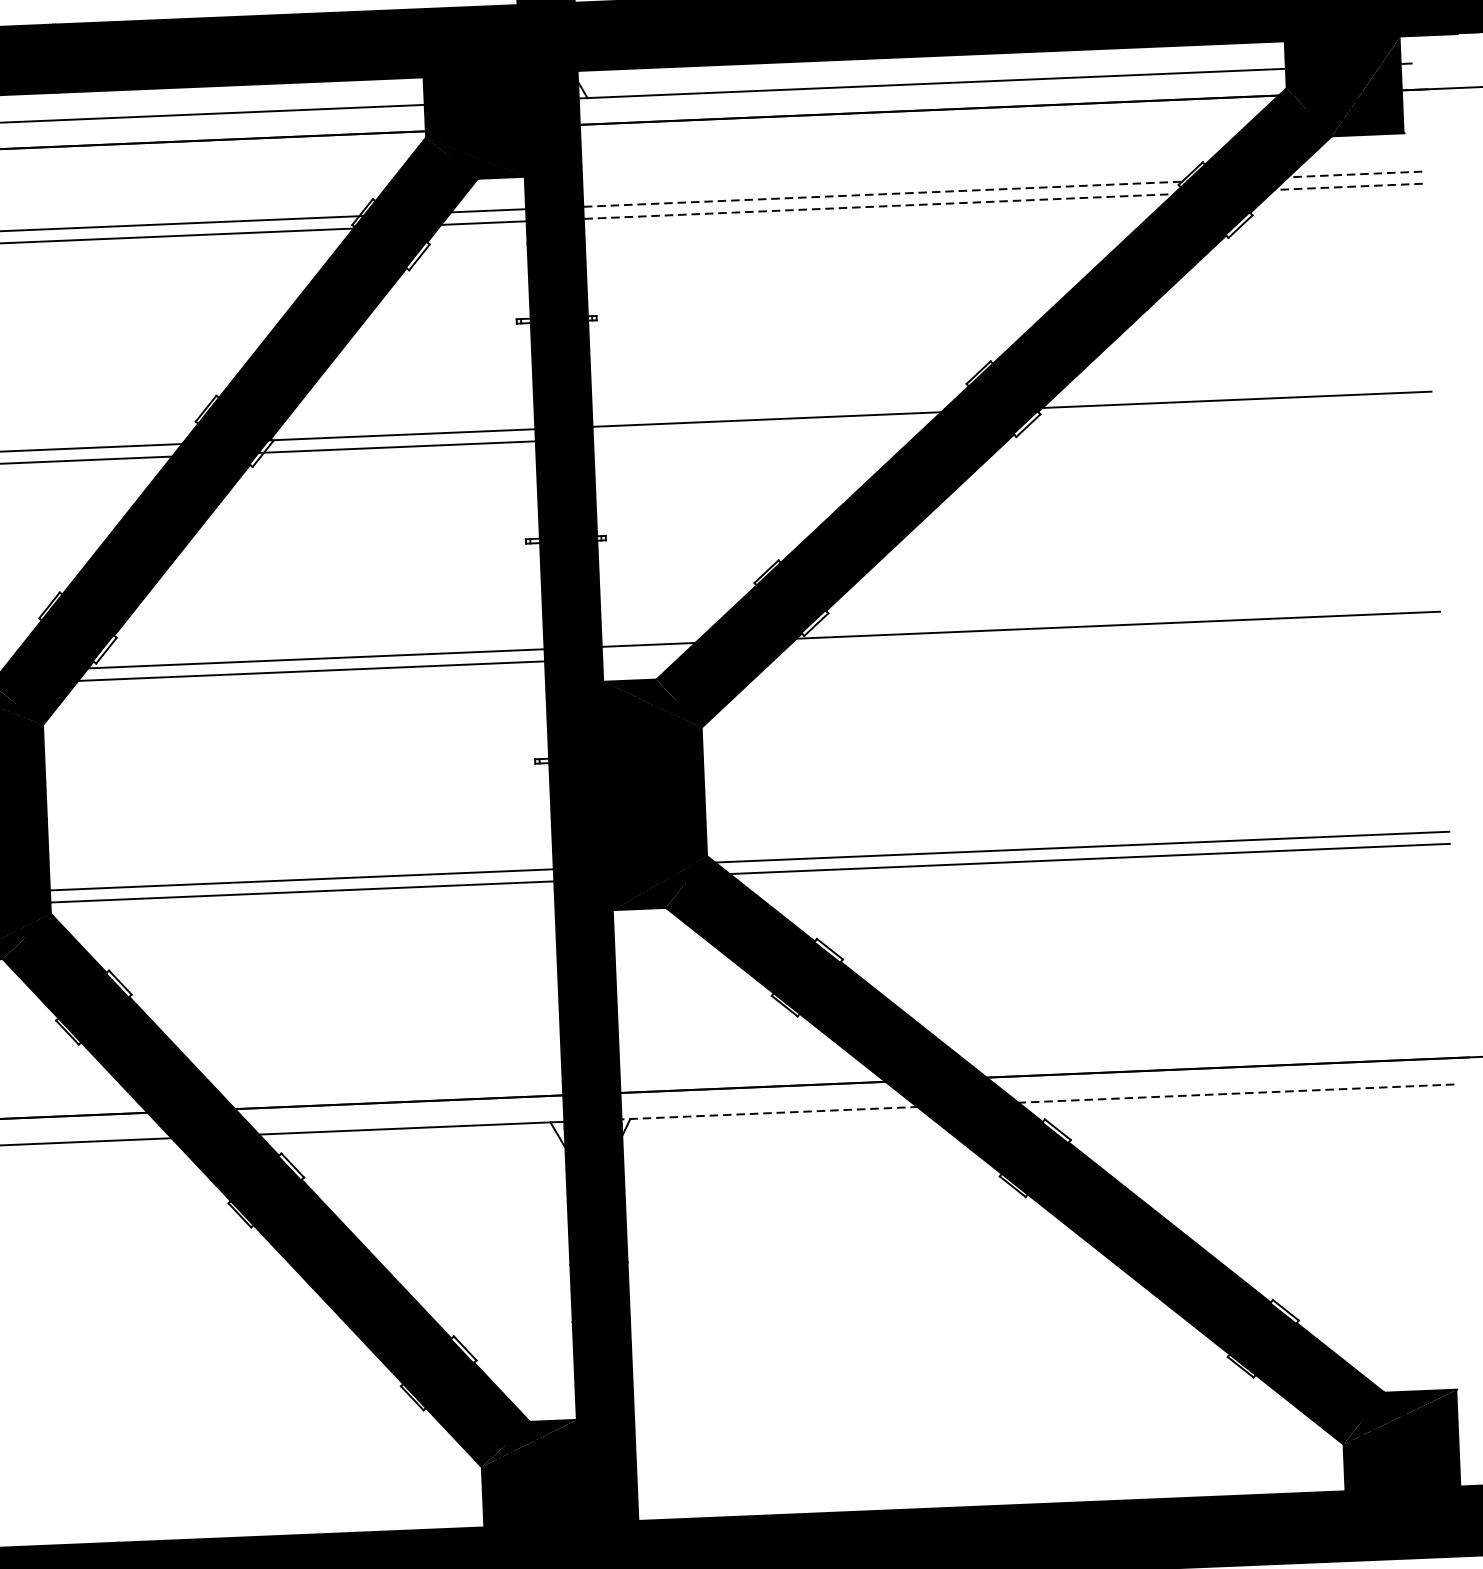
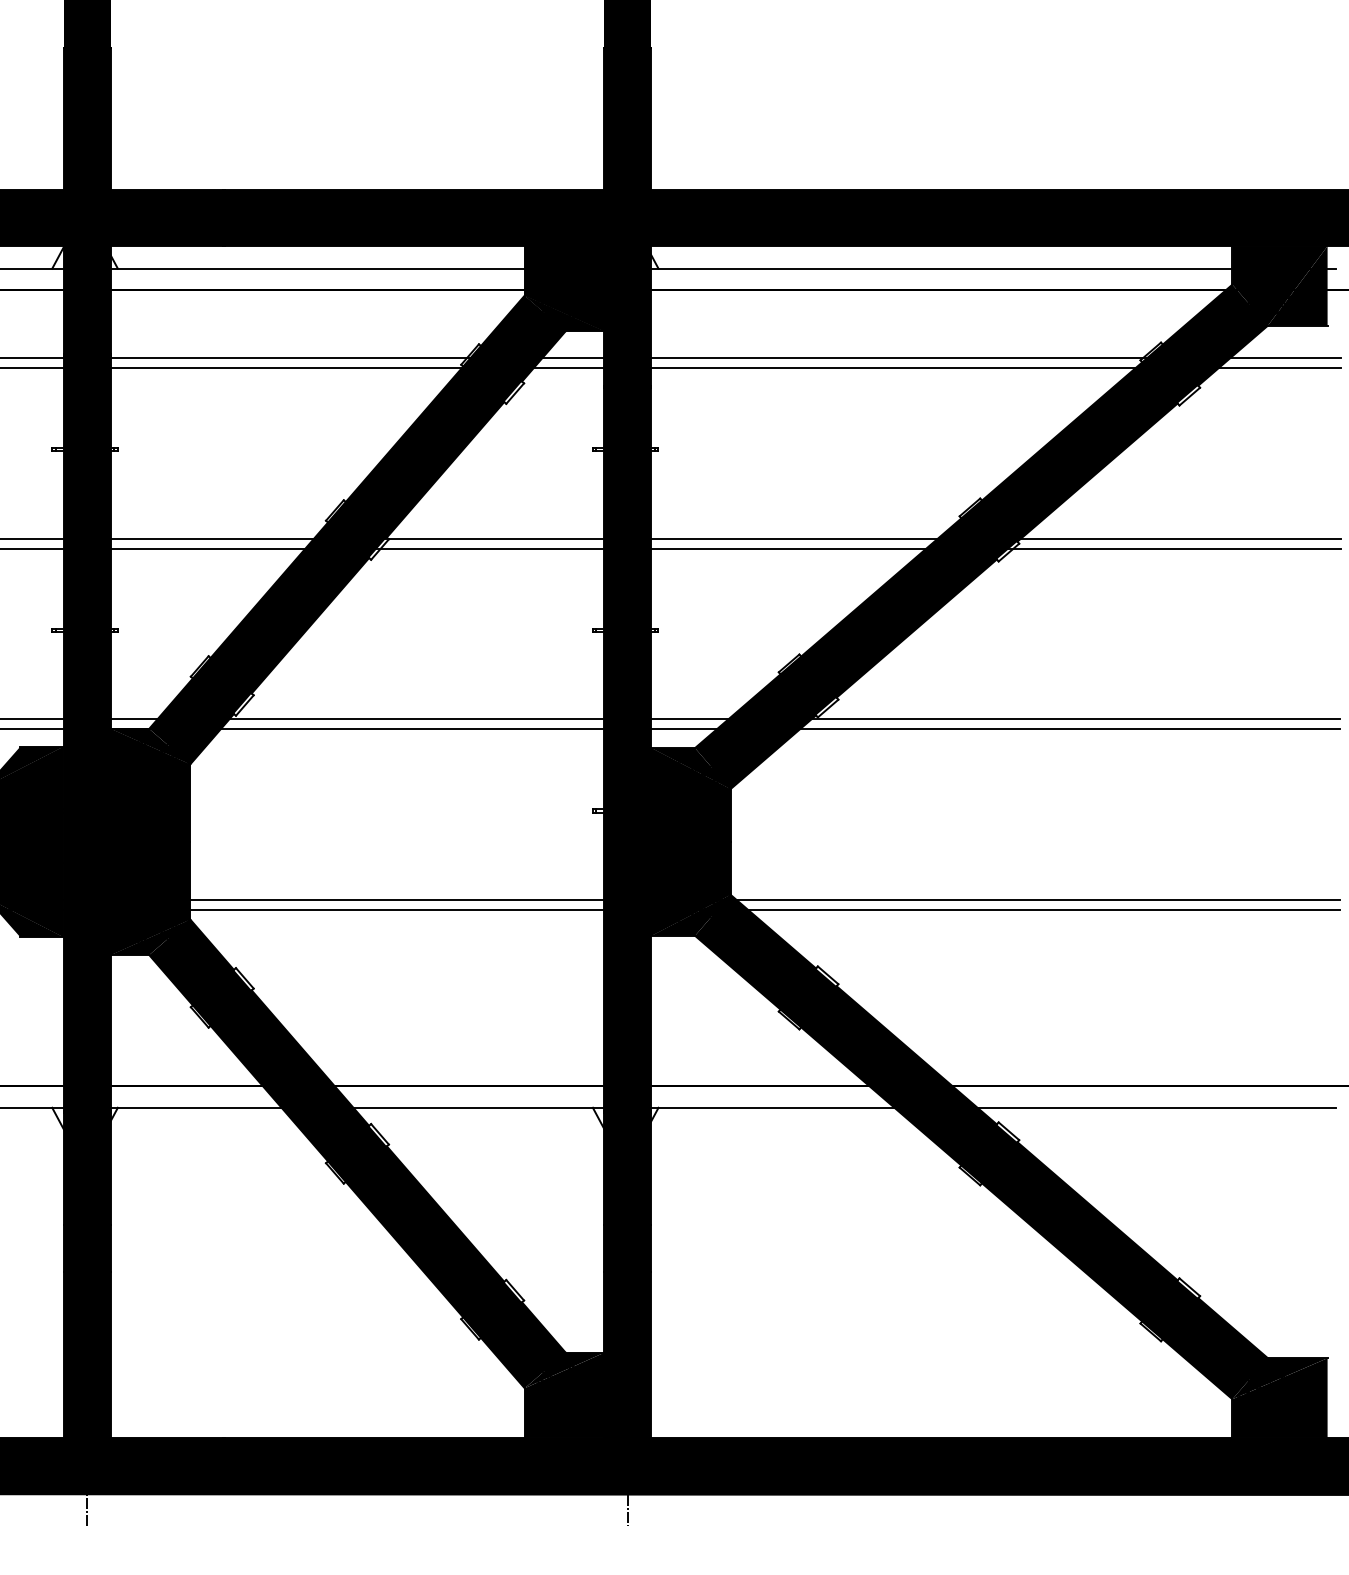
line: (994, 189) -> (989, 357), dashed -> solid
line: (995, 201) -> (989, 367), dashed -> solid
line: (1004, 421) -> (989, 548), added
line: (1013, 641) -> (989, 729), added
line: (1031, 1101) -> (988, 1107), dashed -> solid

